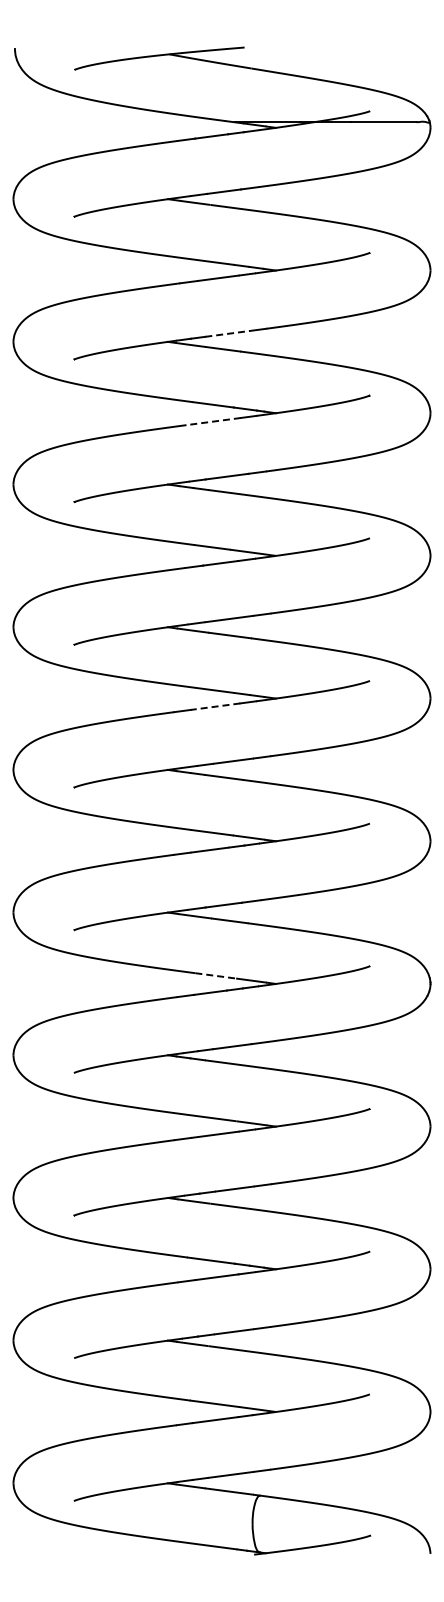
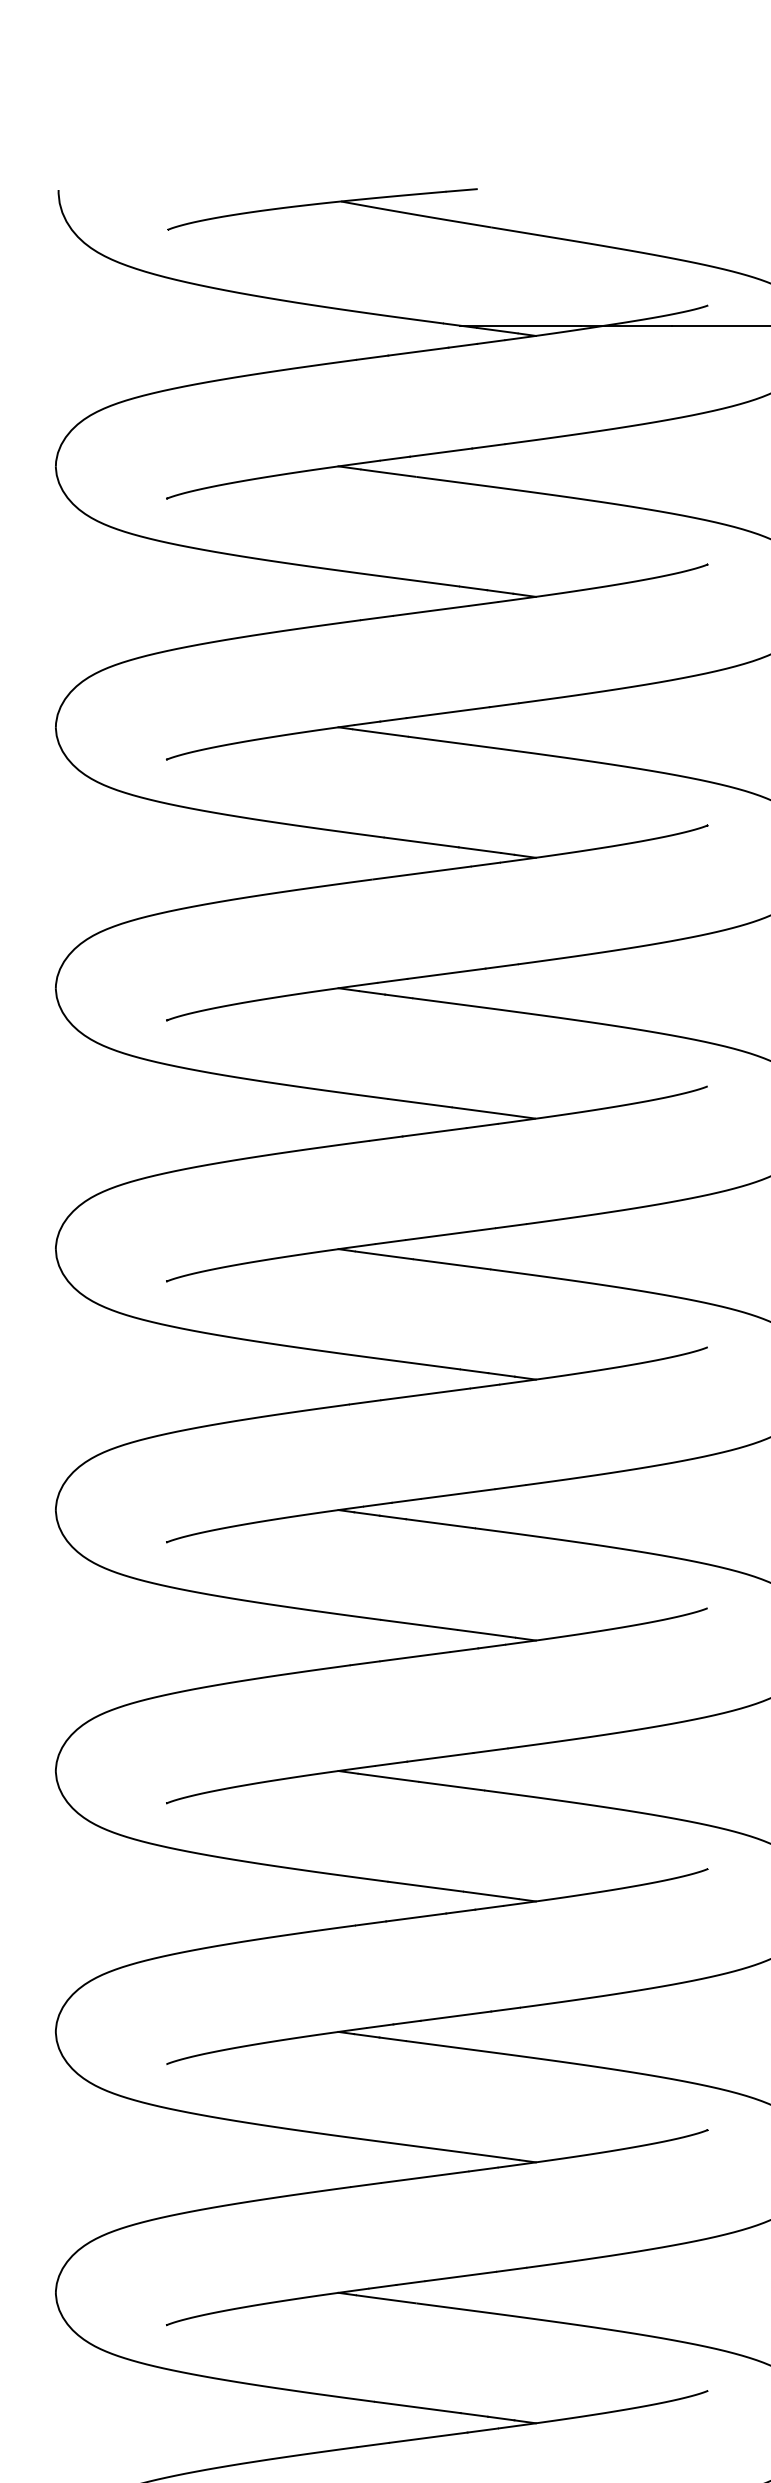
line: (228, 333) -> (449, 711), dashed -> solid
line: (212, 421) -> (419, 872), dashed -> solid
line: (215, 706) -> (425, 1394), dashed -> solid
line: (215, 975) -> (425, 1886), dashed -> solid

